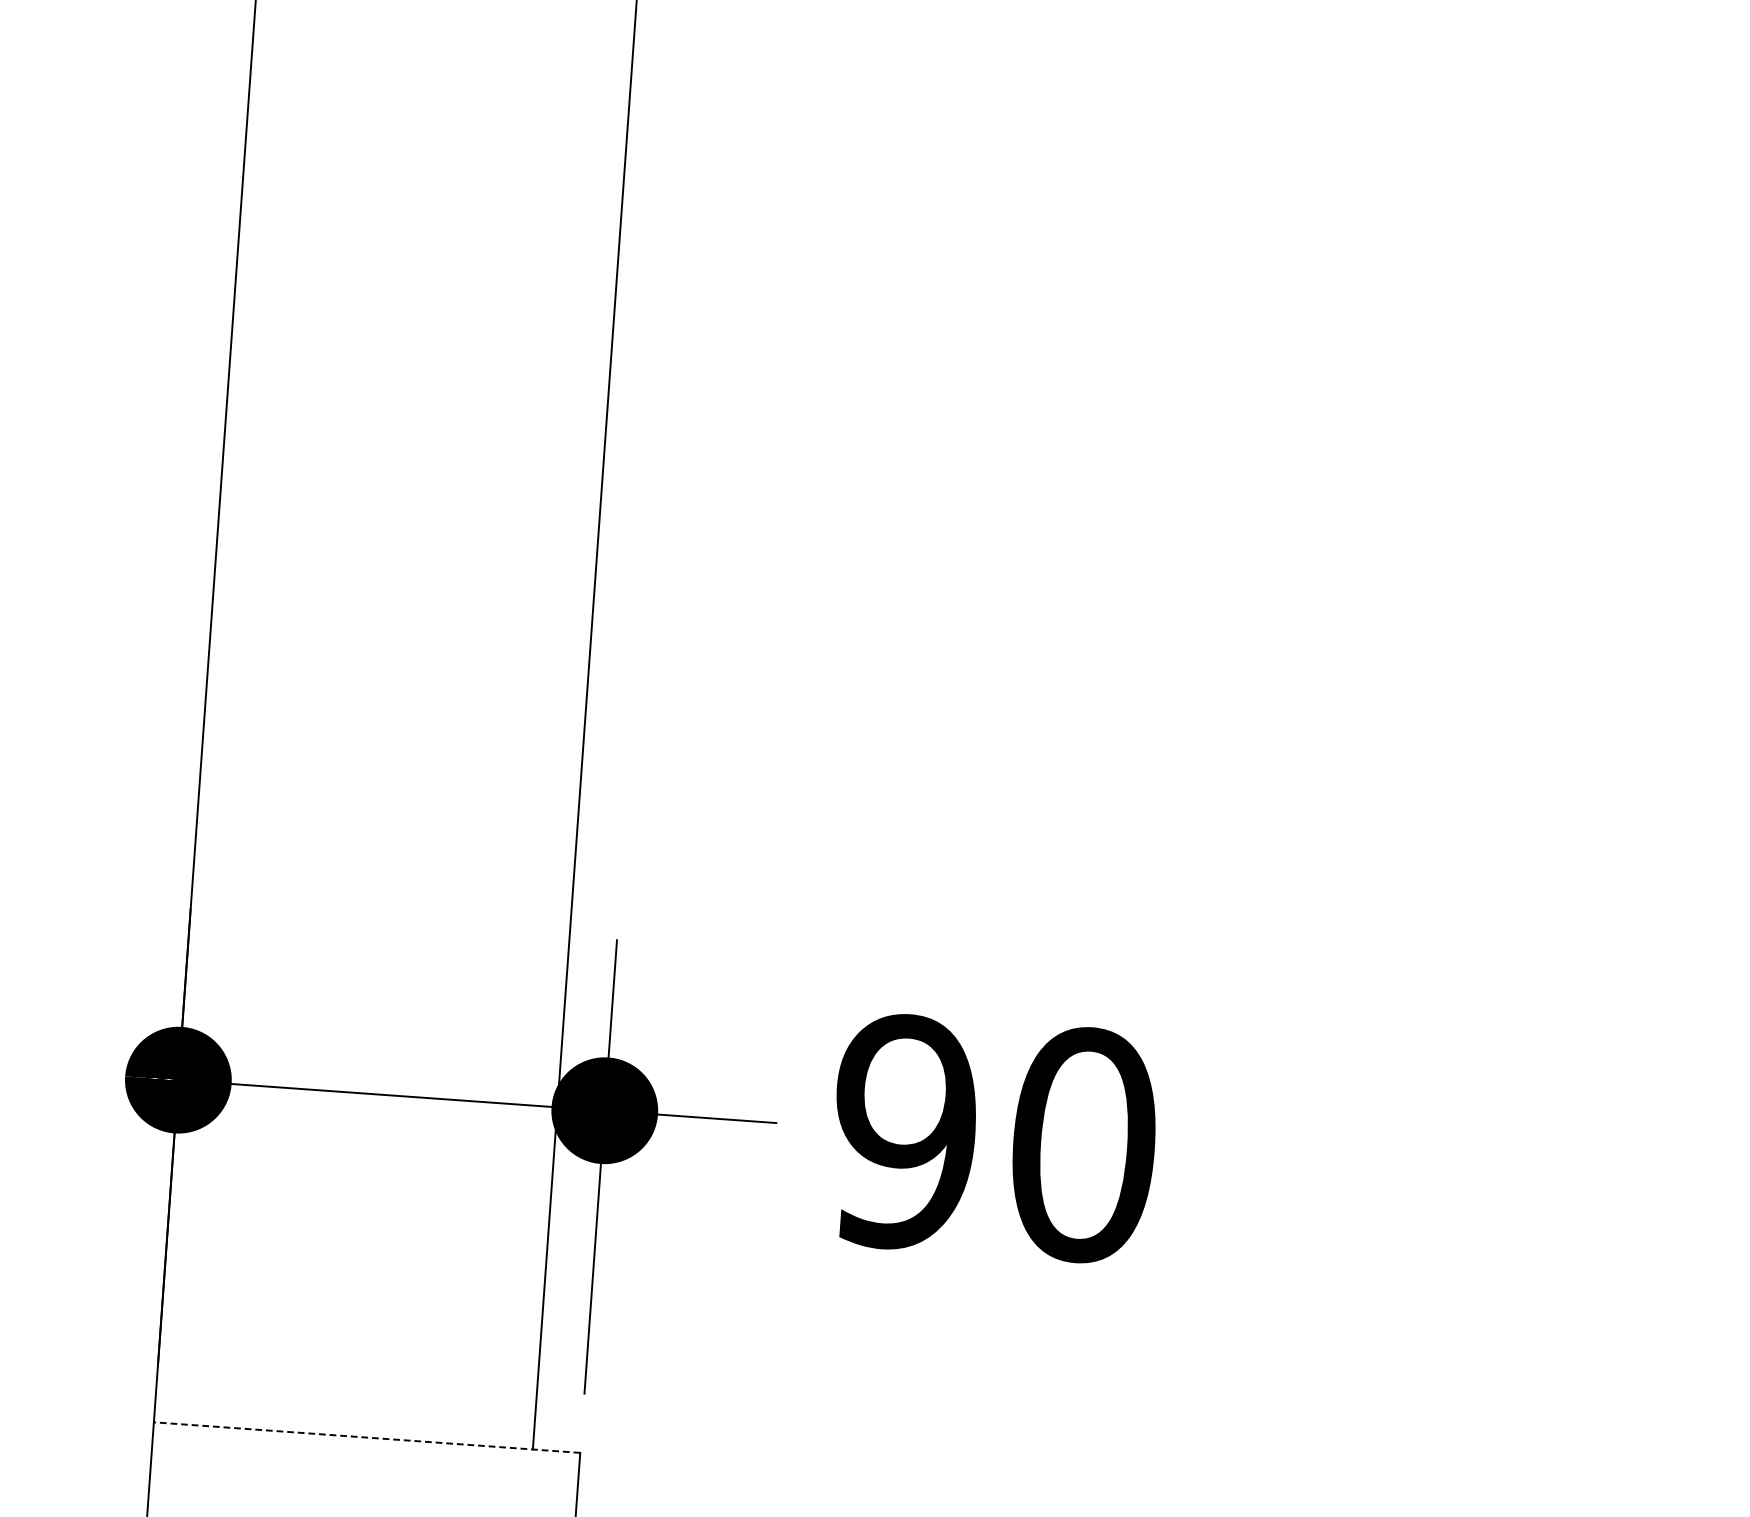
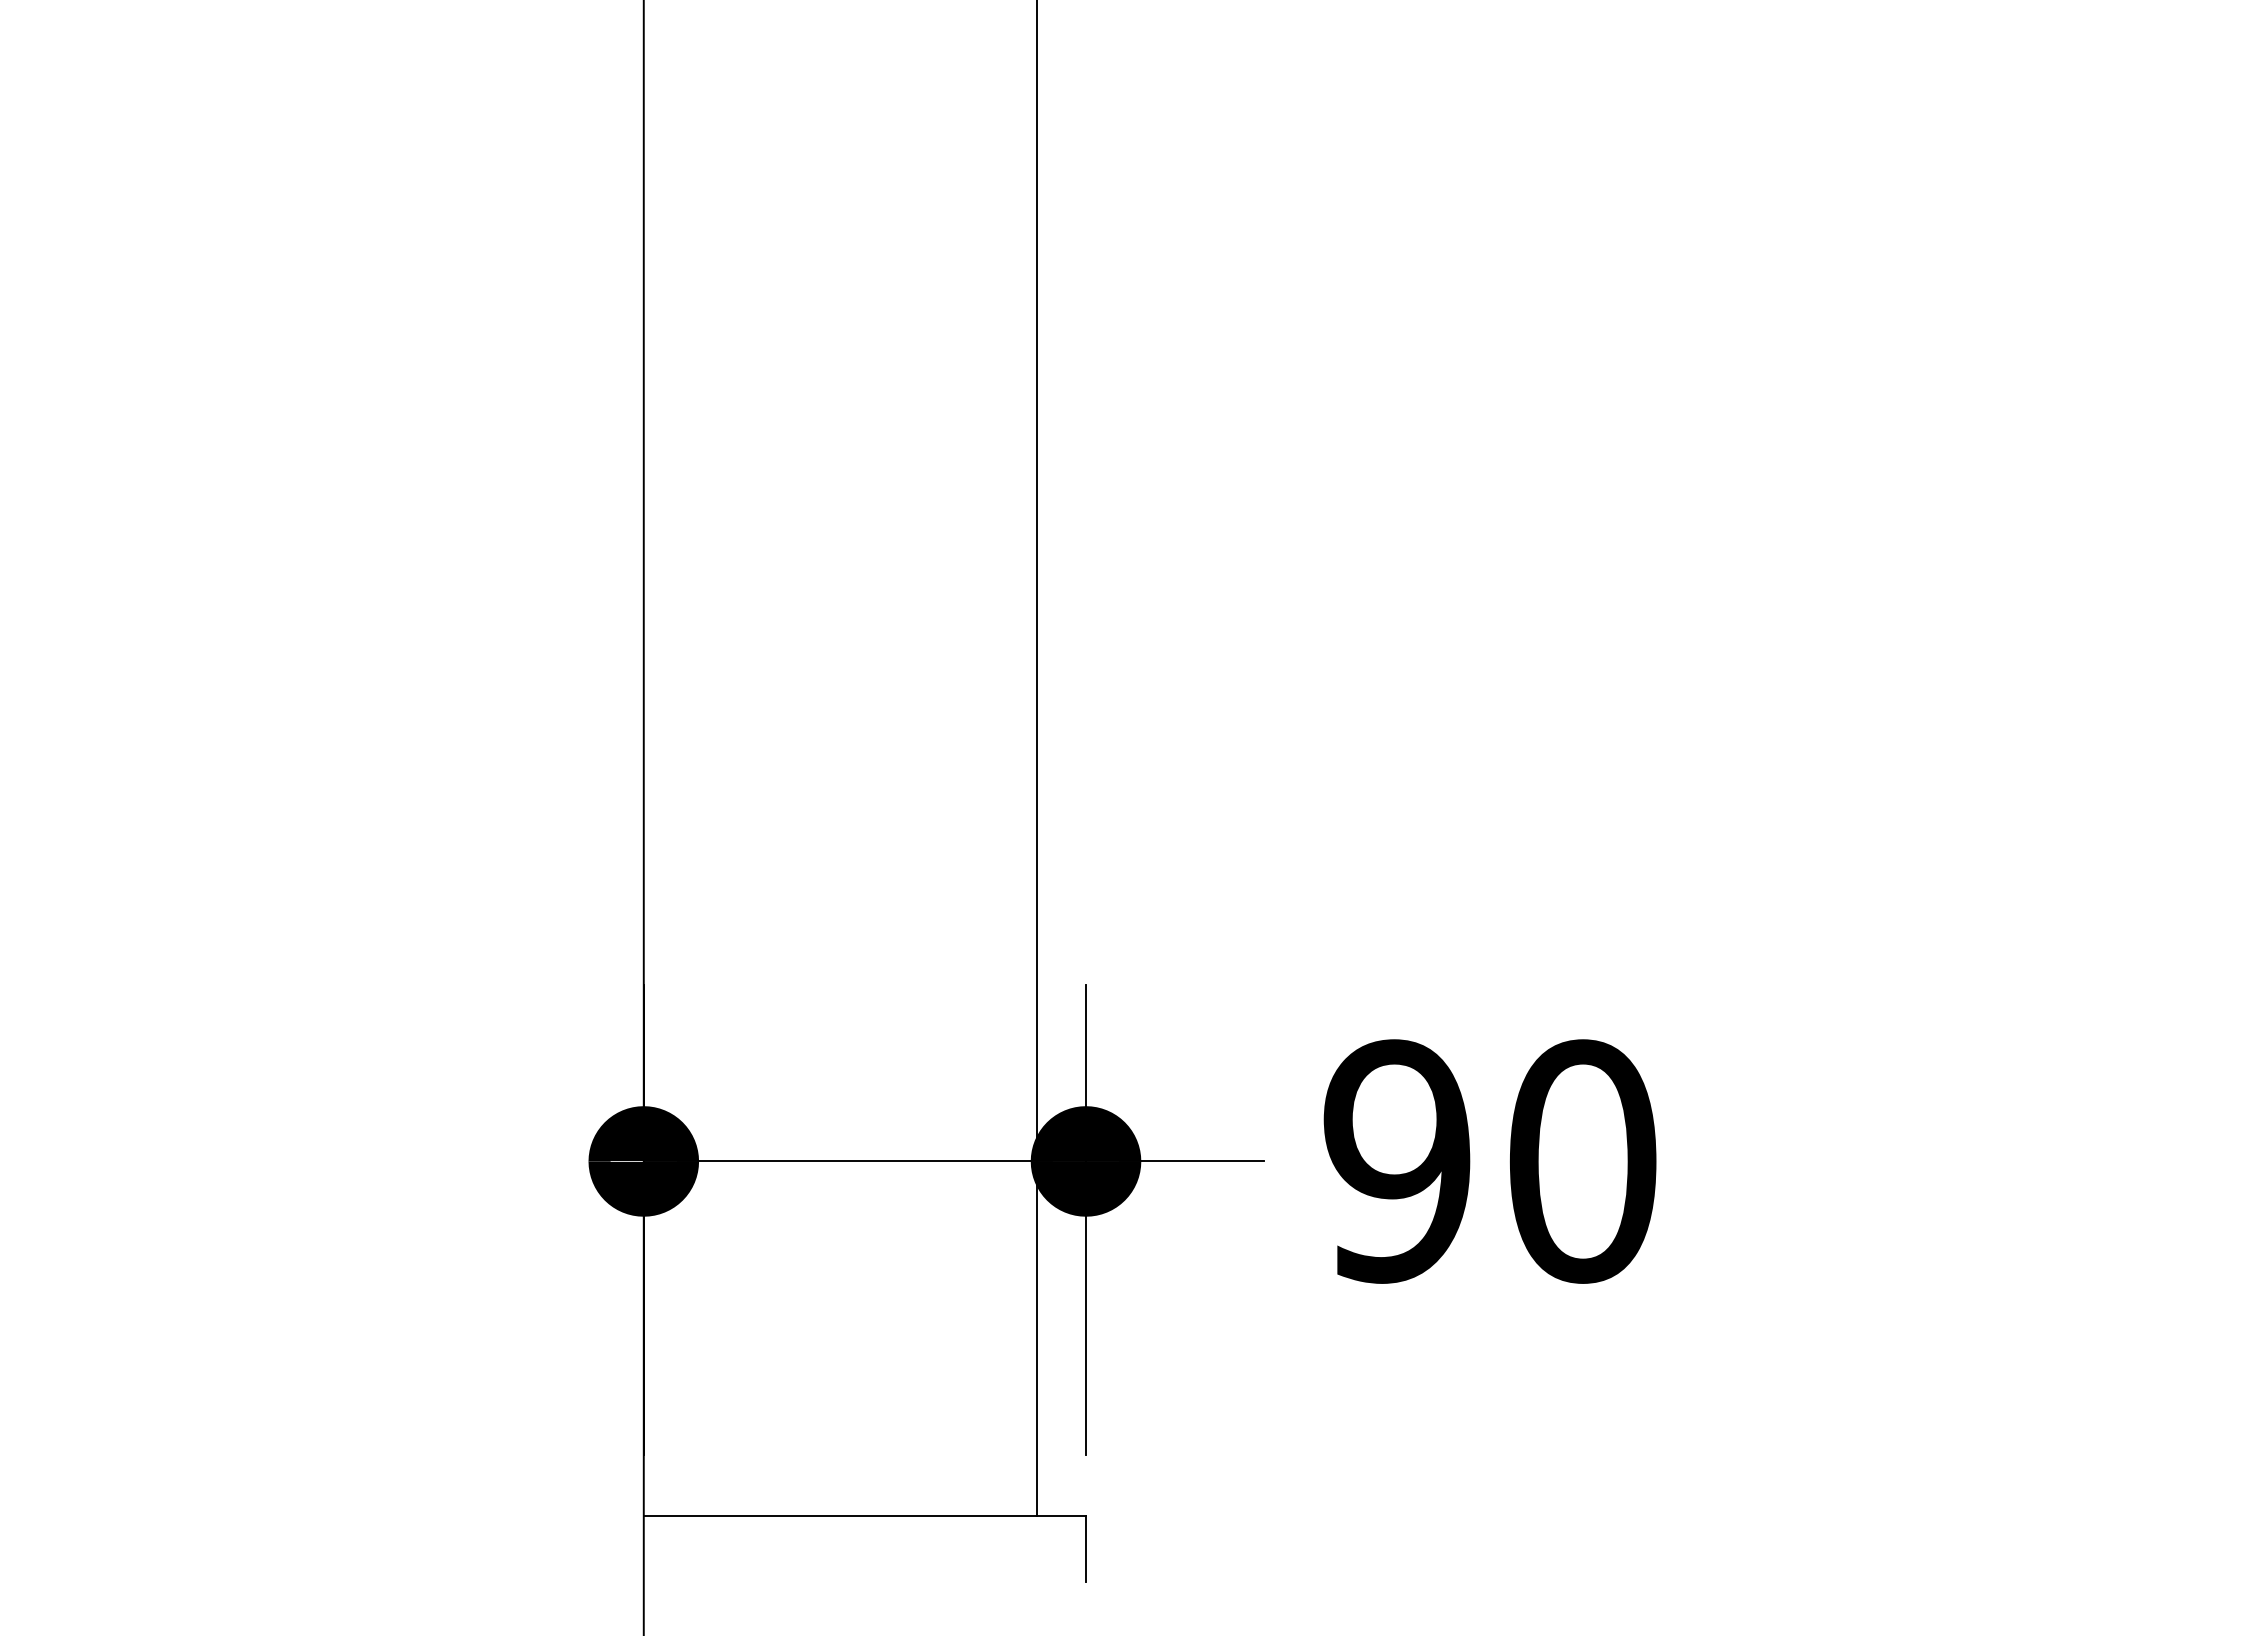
line: (366, 1437) -> (864, 1516), dashed -> solid

